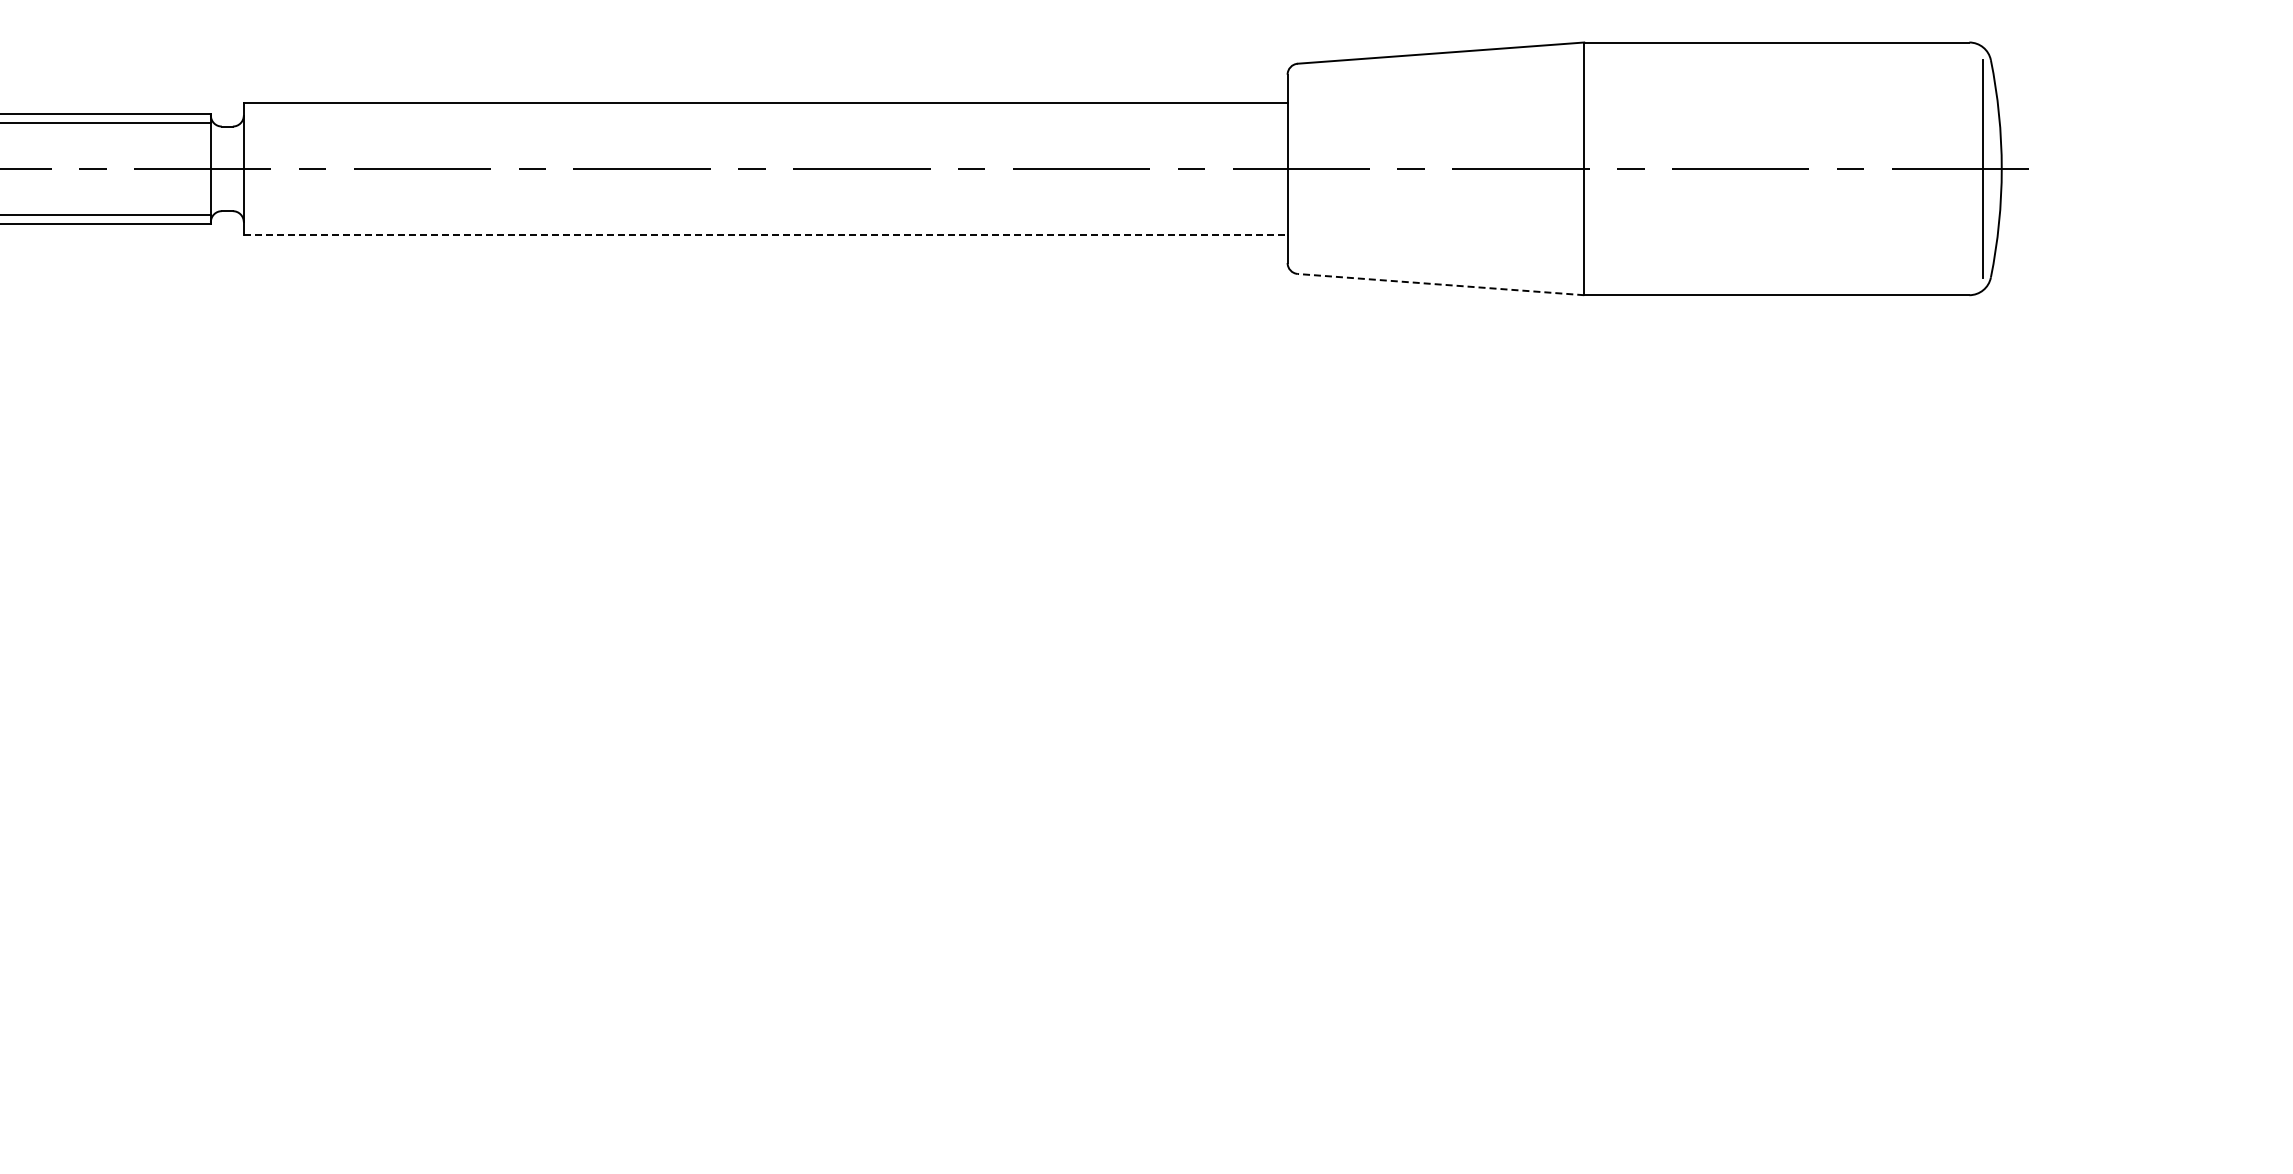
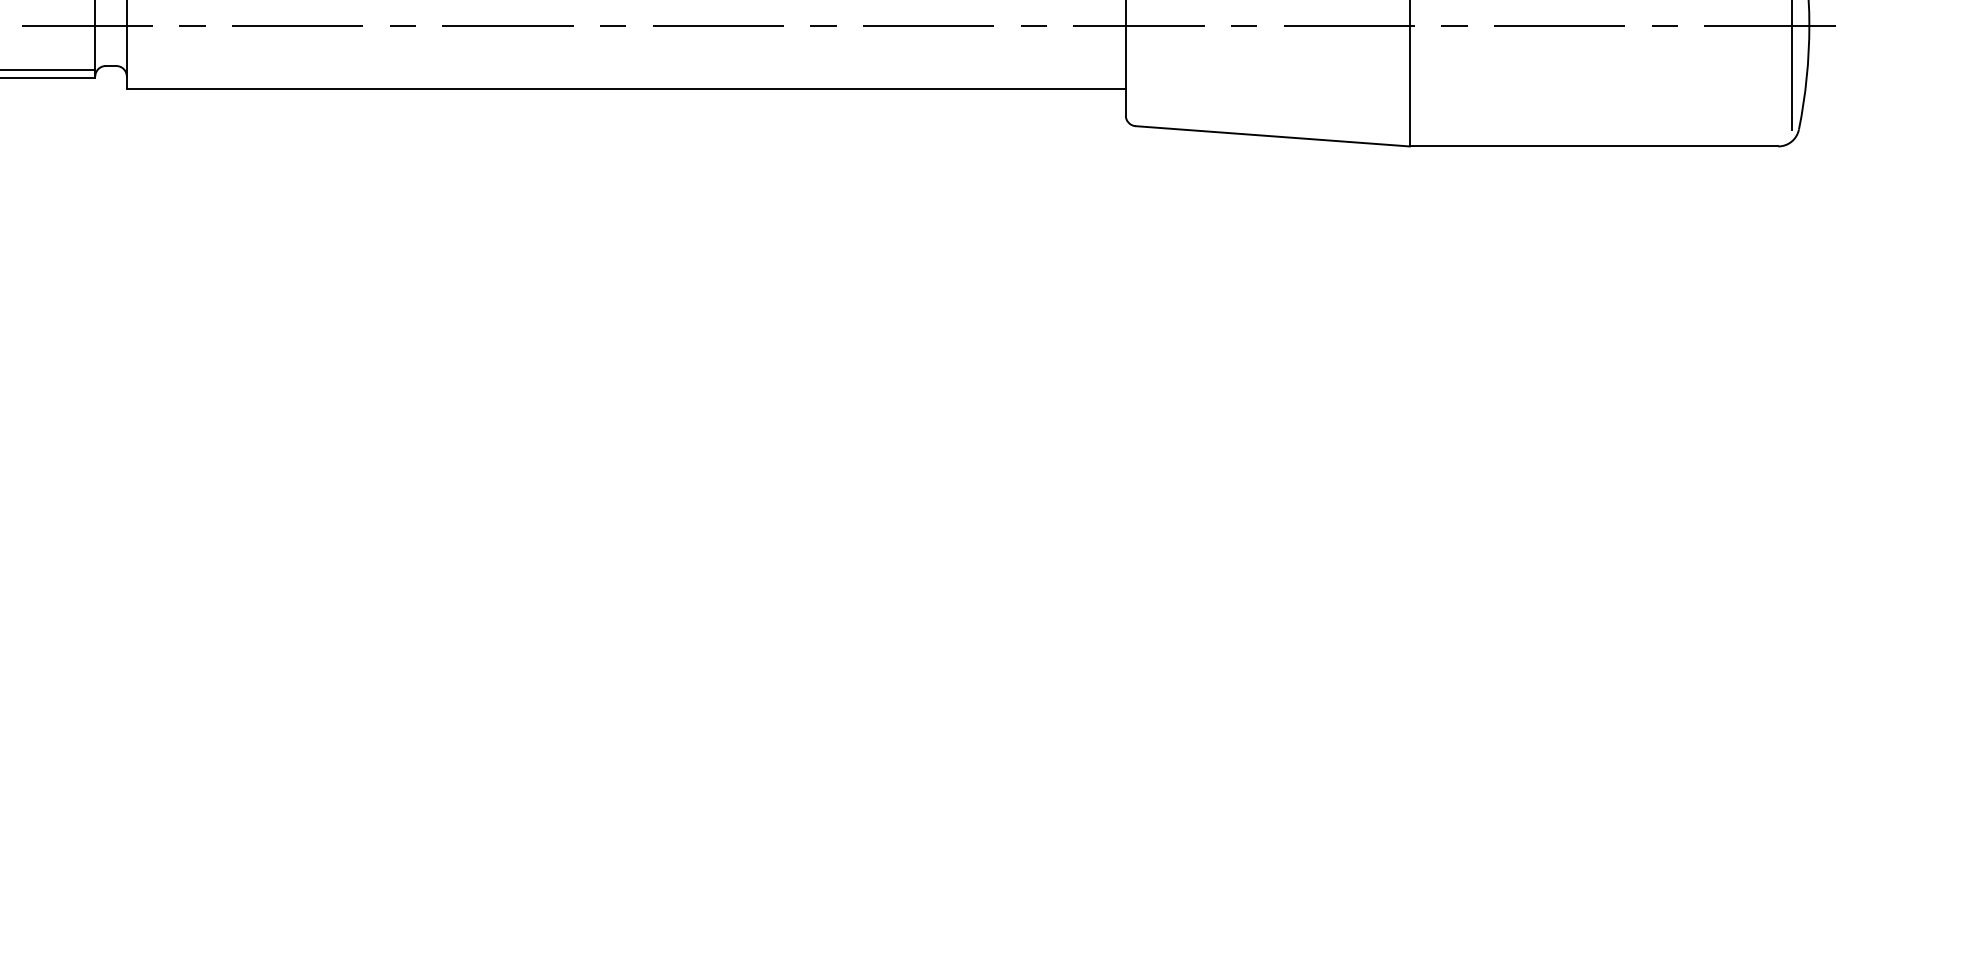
line: (765, 234) -> (626, 88), dashed -> solid
line: (1441, 284) -> (1273, 136), dashed -> solid

